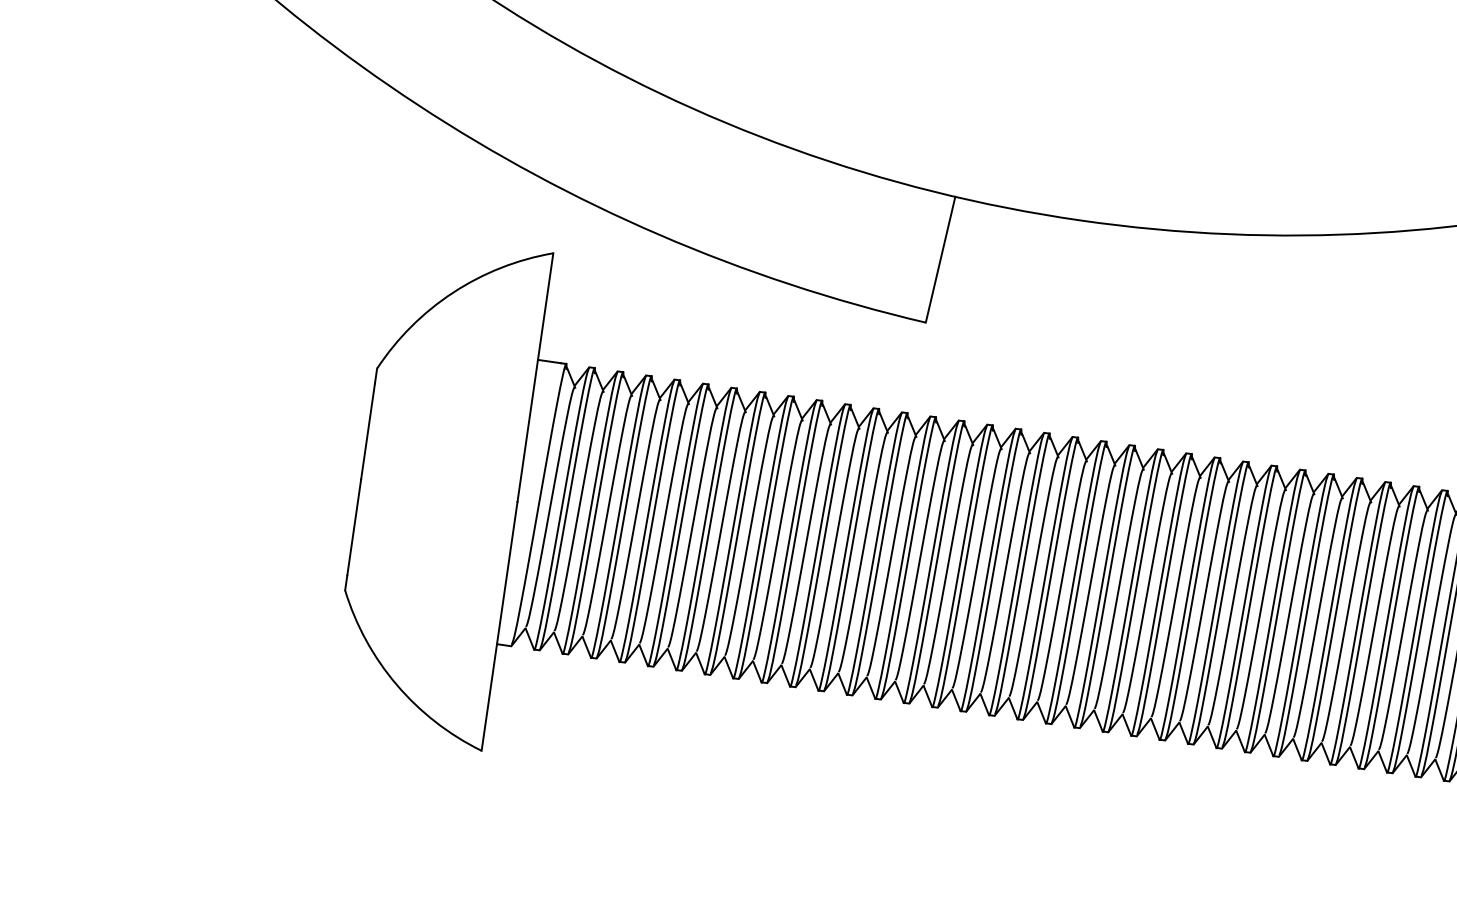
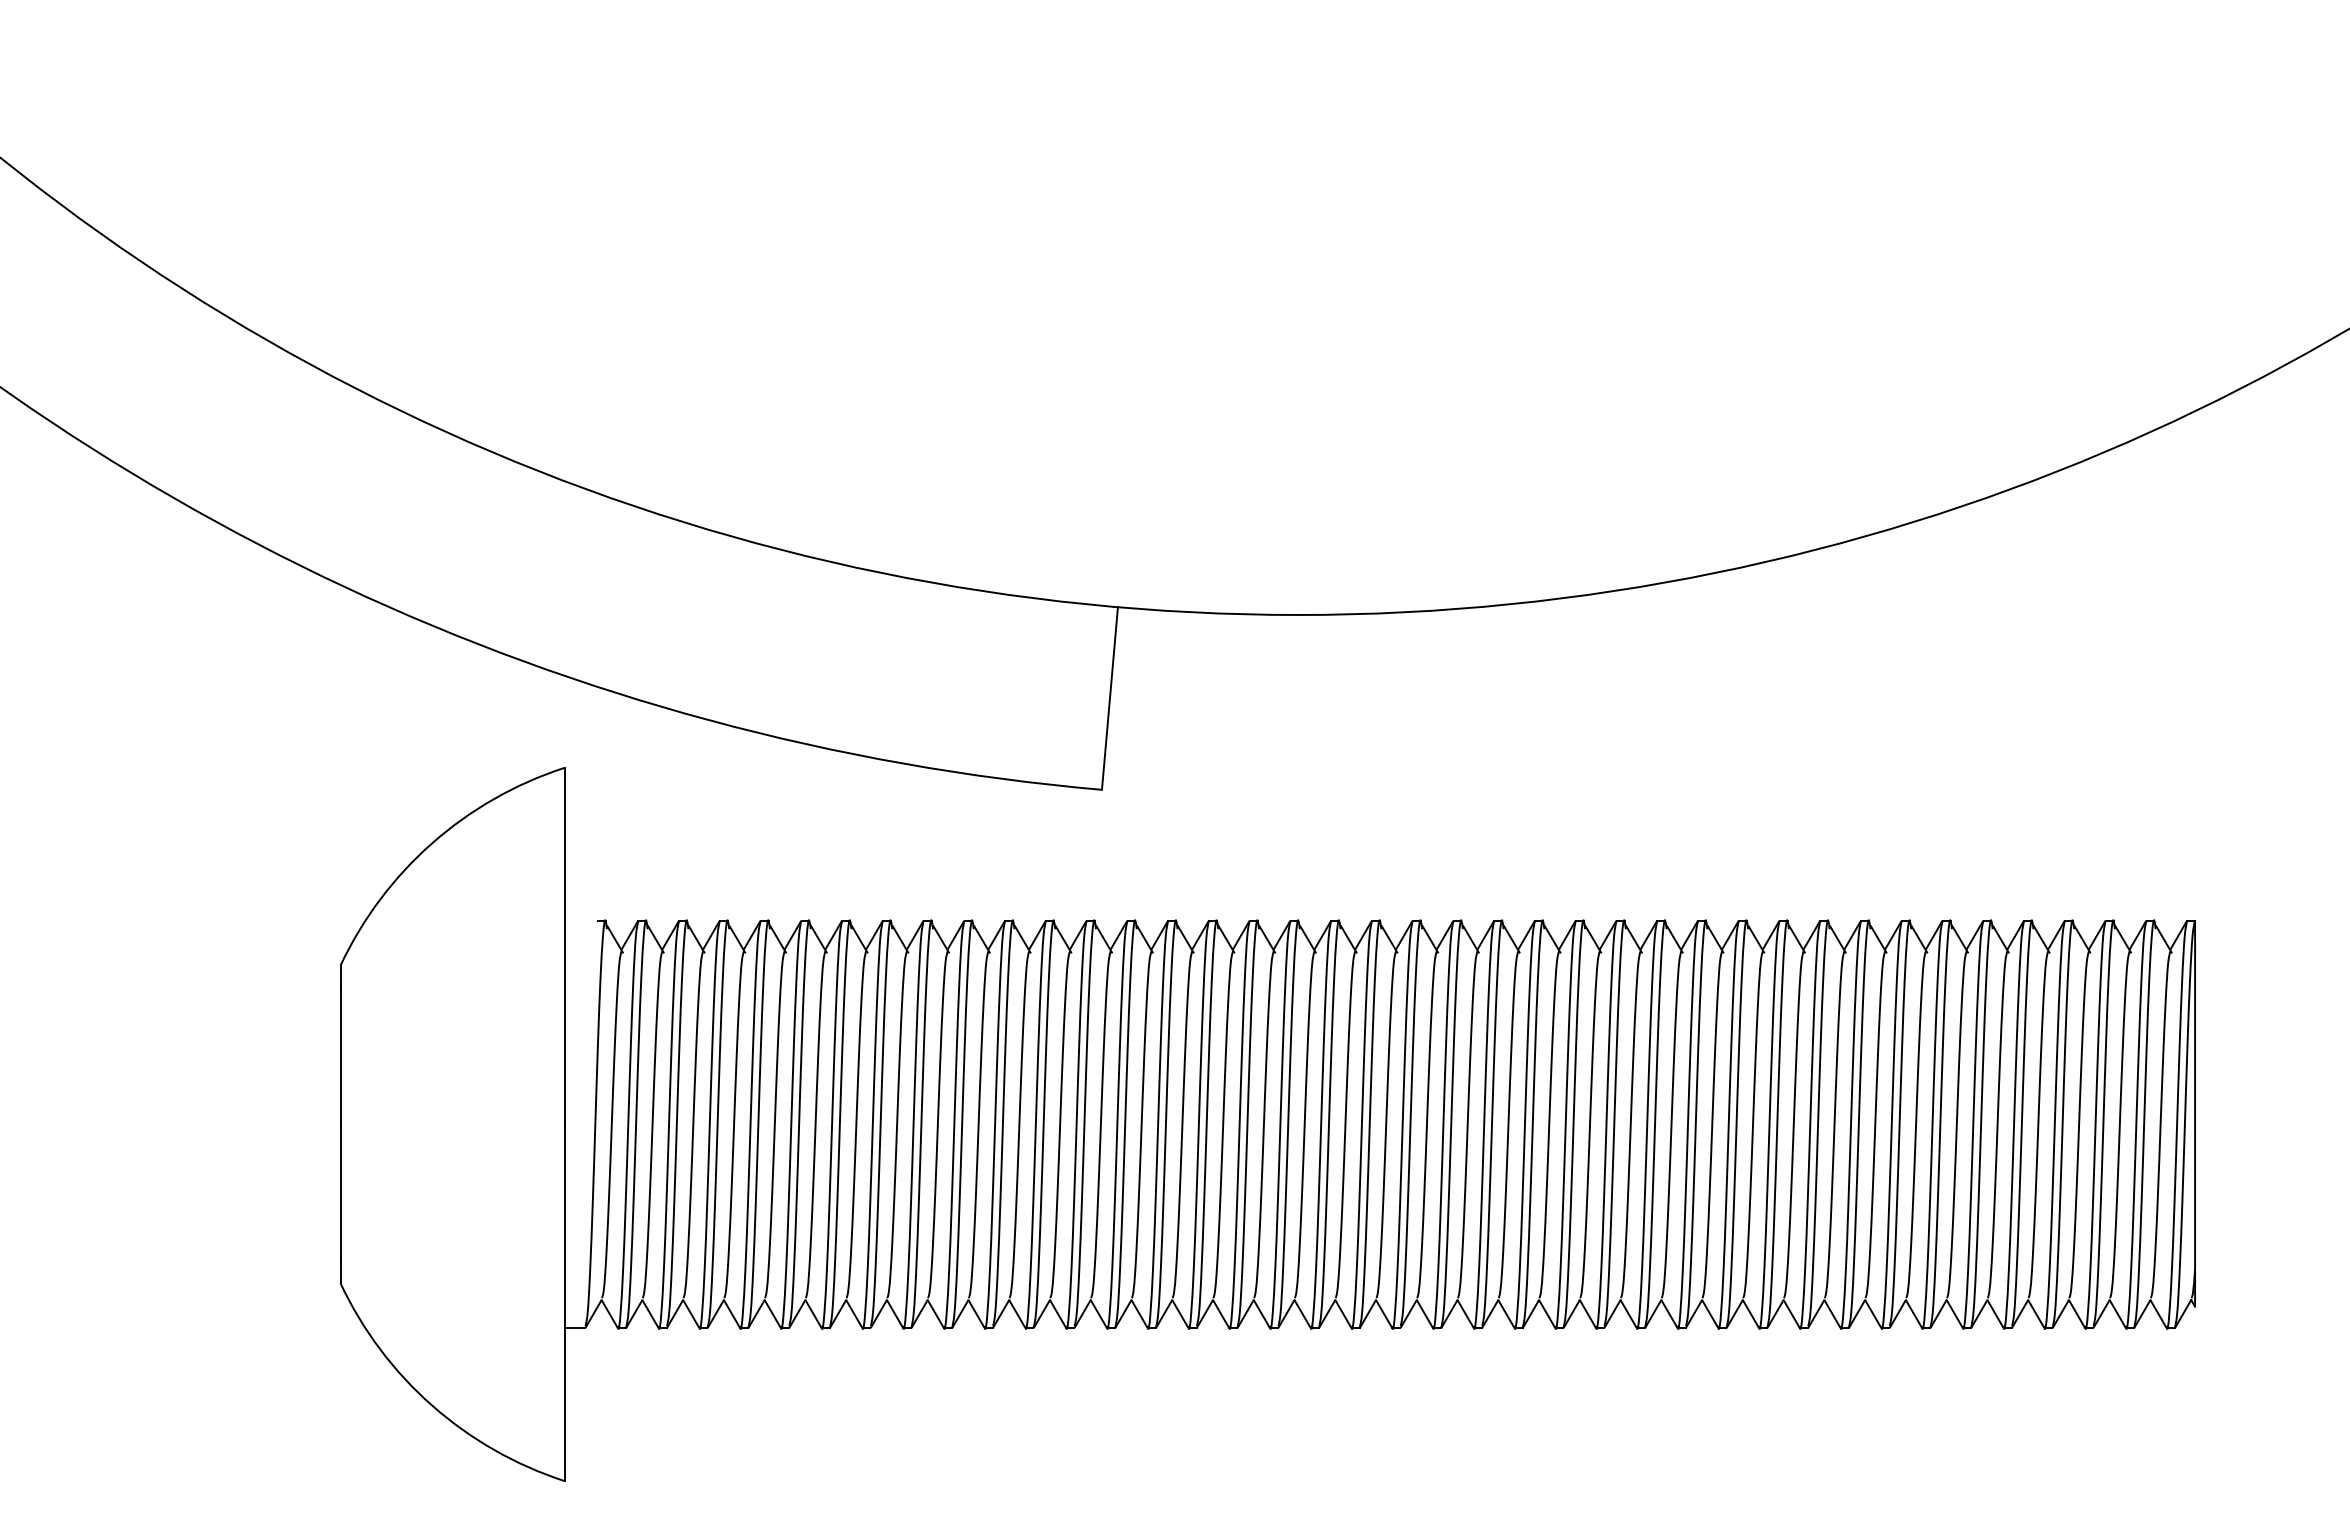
line: (548, 361) -> (580, 920), removed

